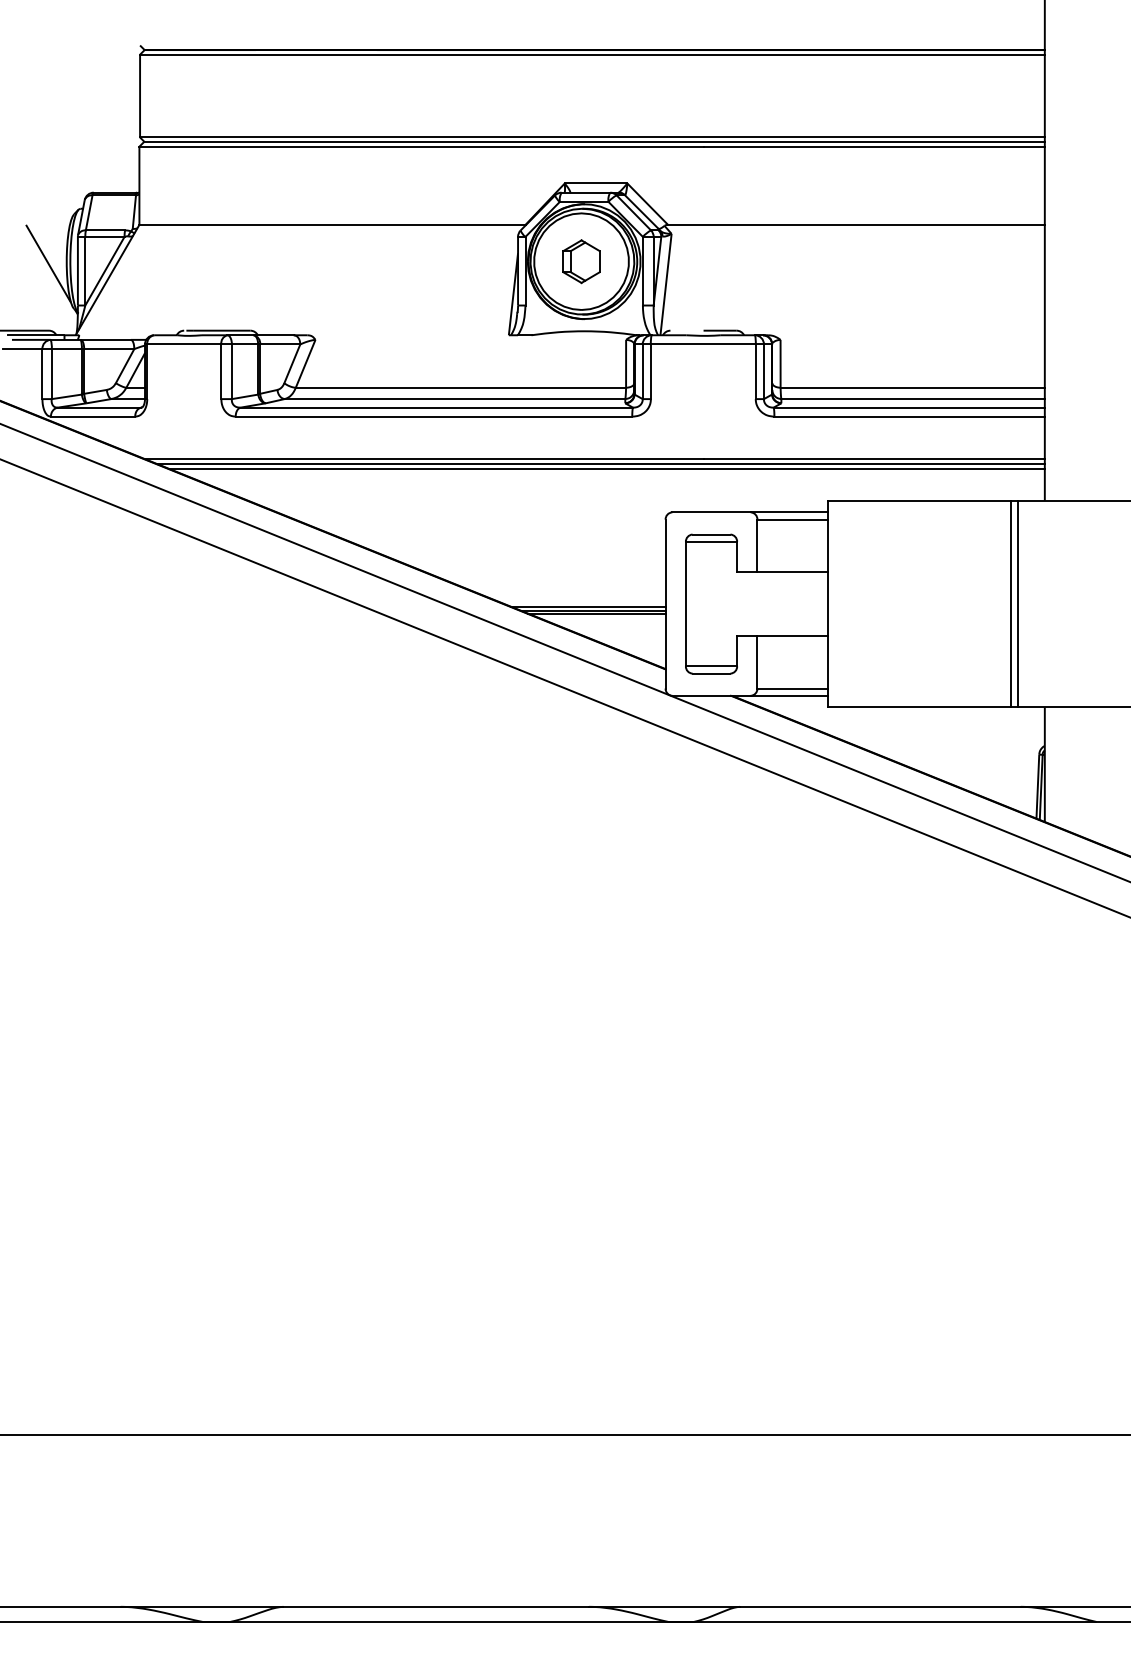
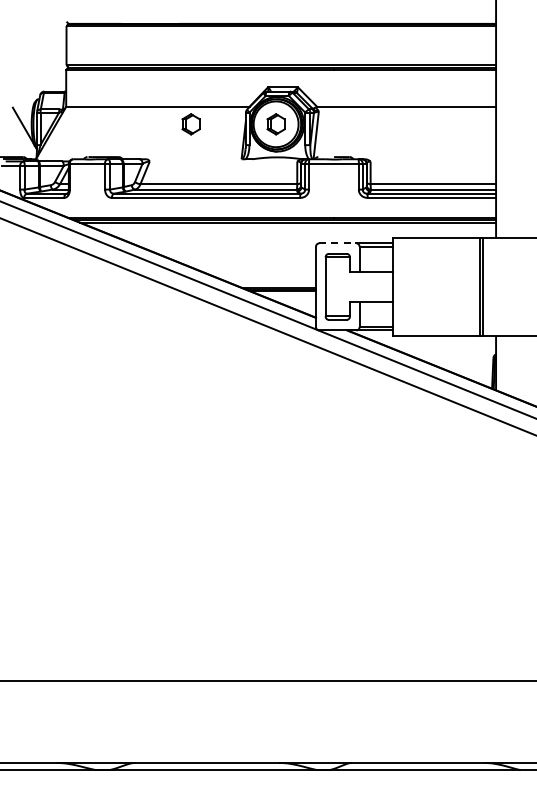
part: (401, 262) -> (190, 124), added
line: (710, 512) -> (337, 243), solid -> dashed

